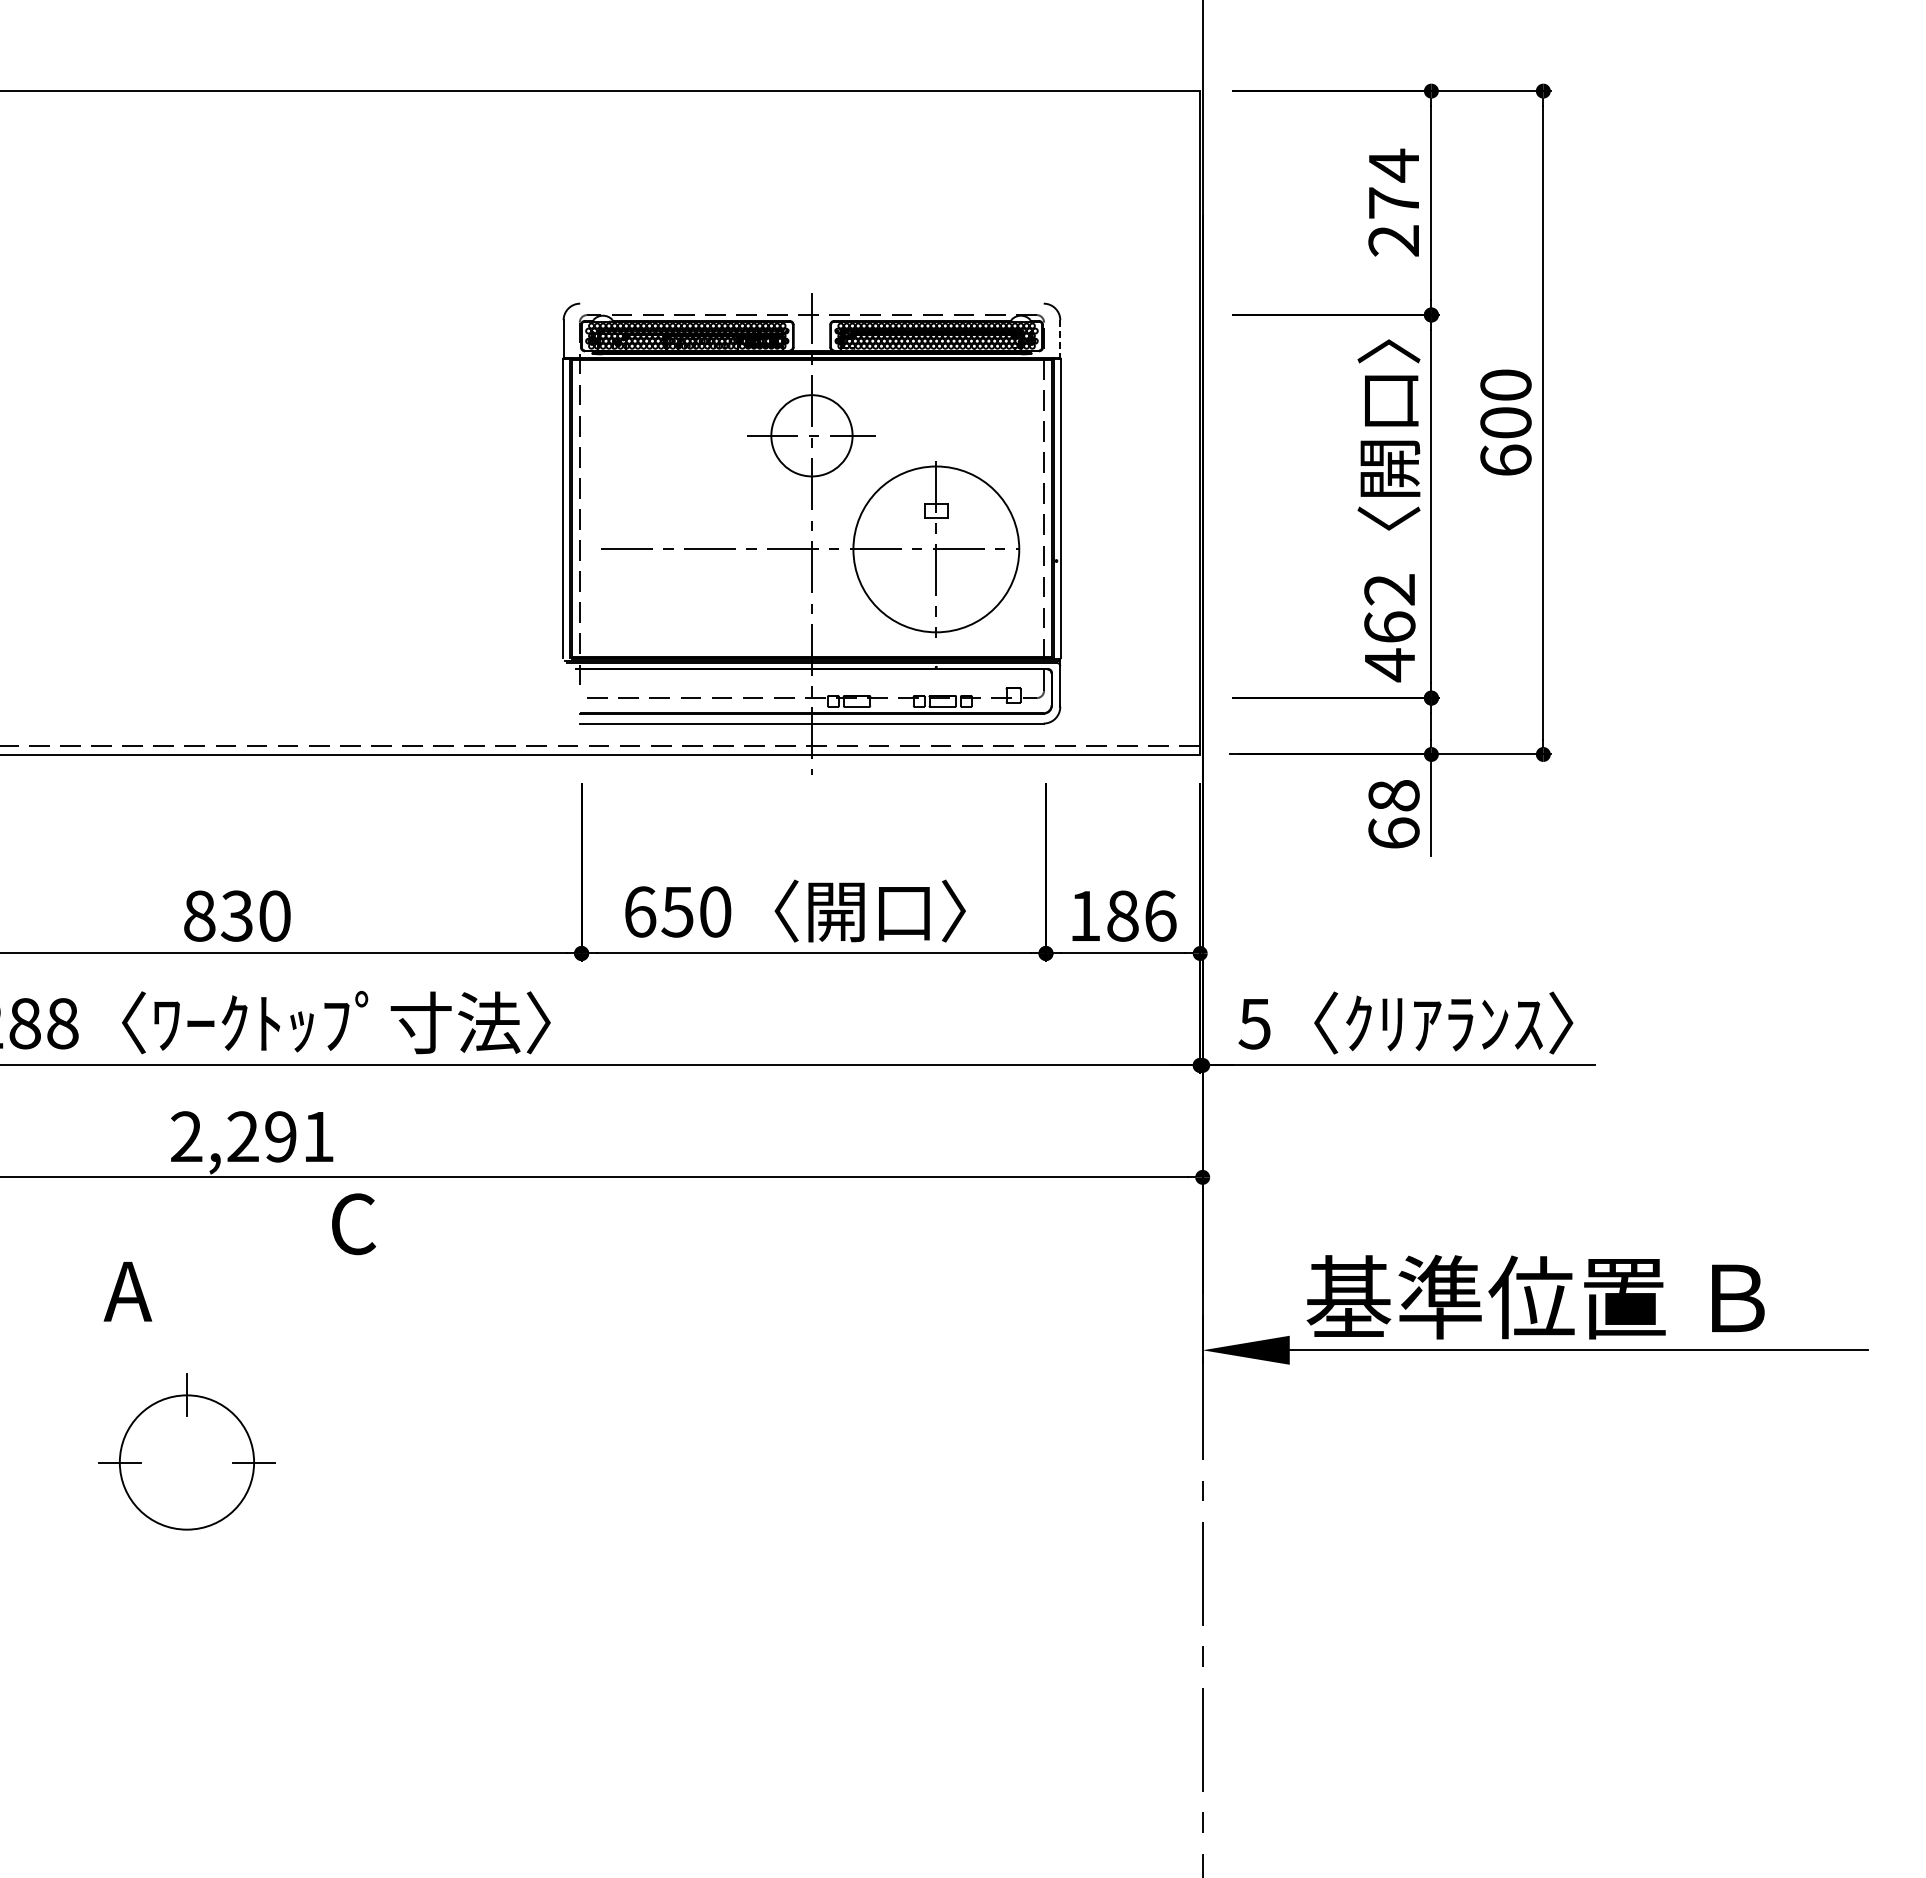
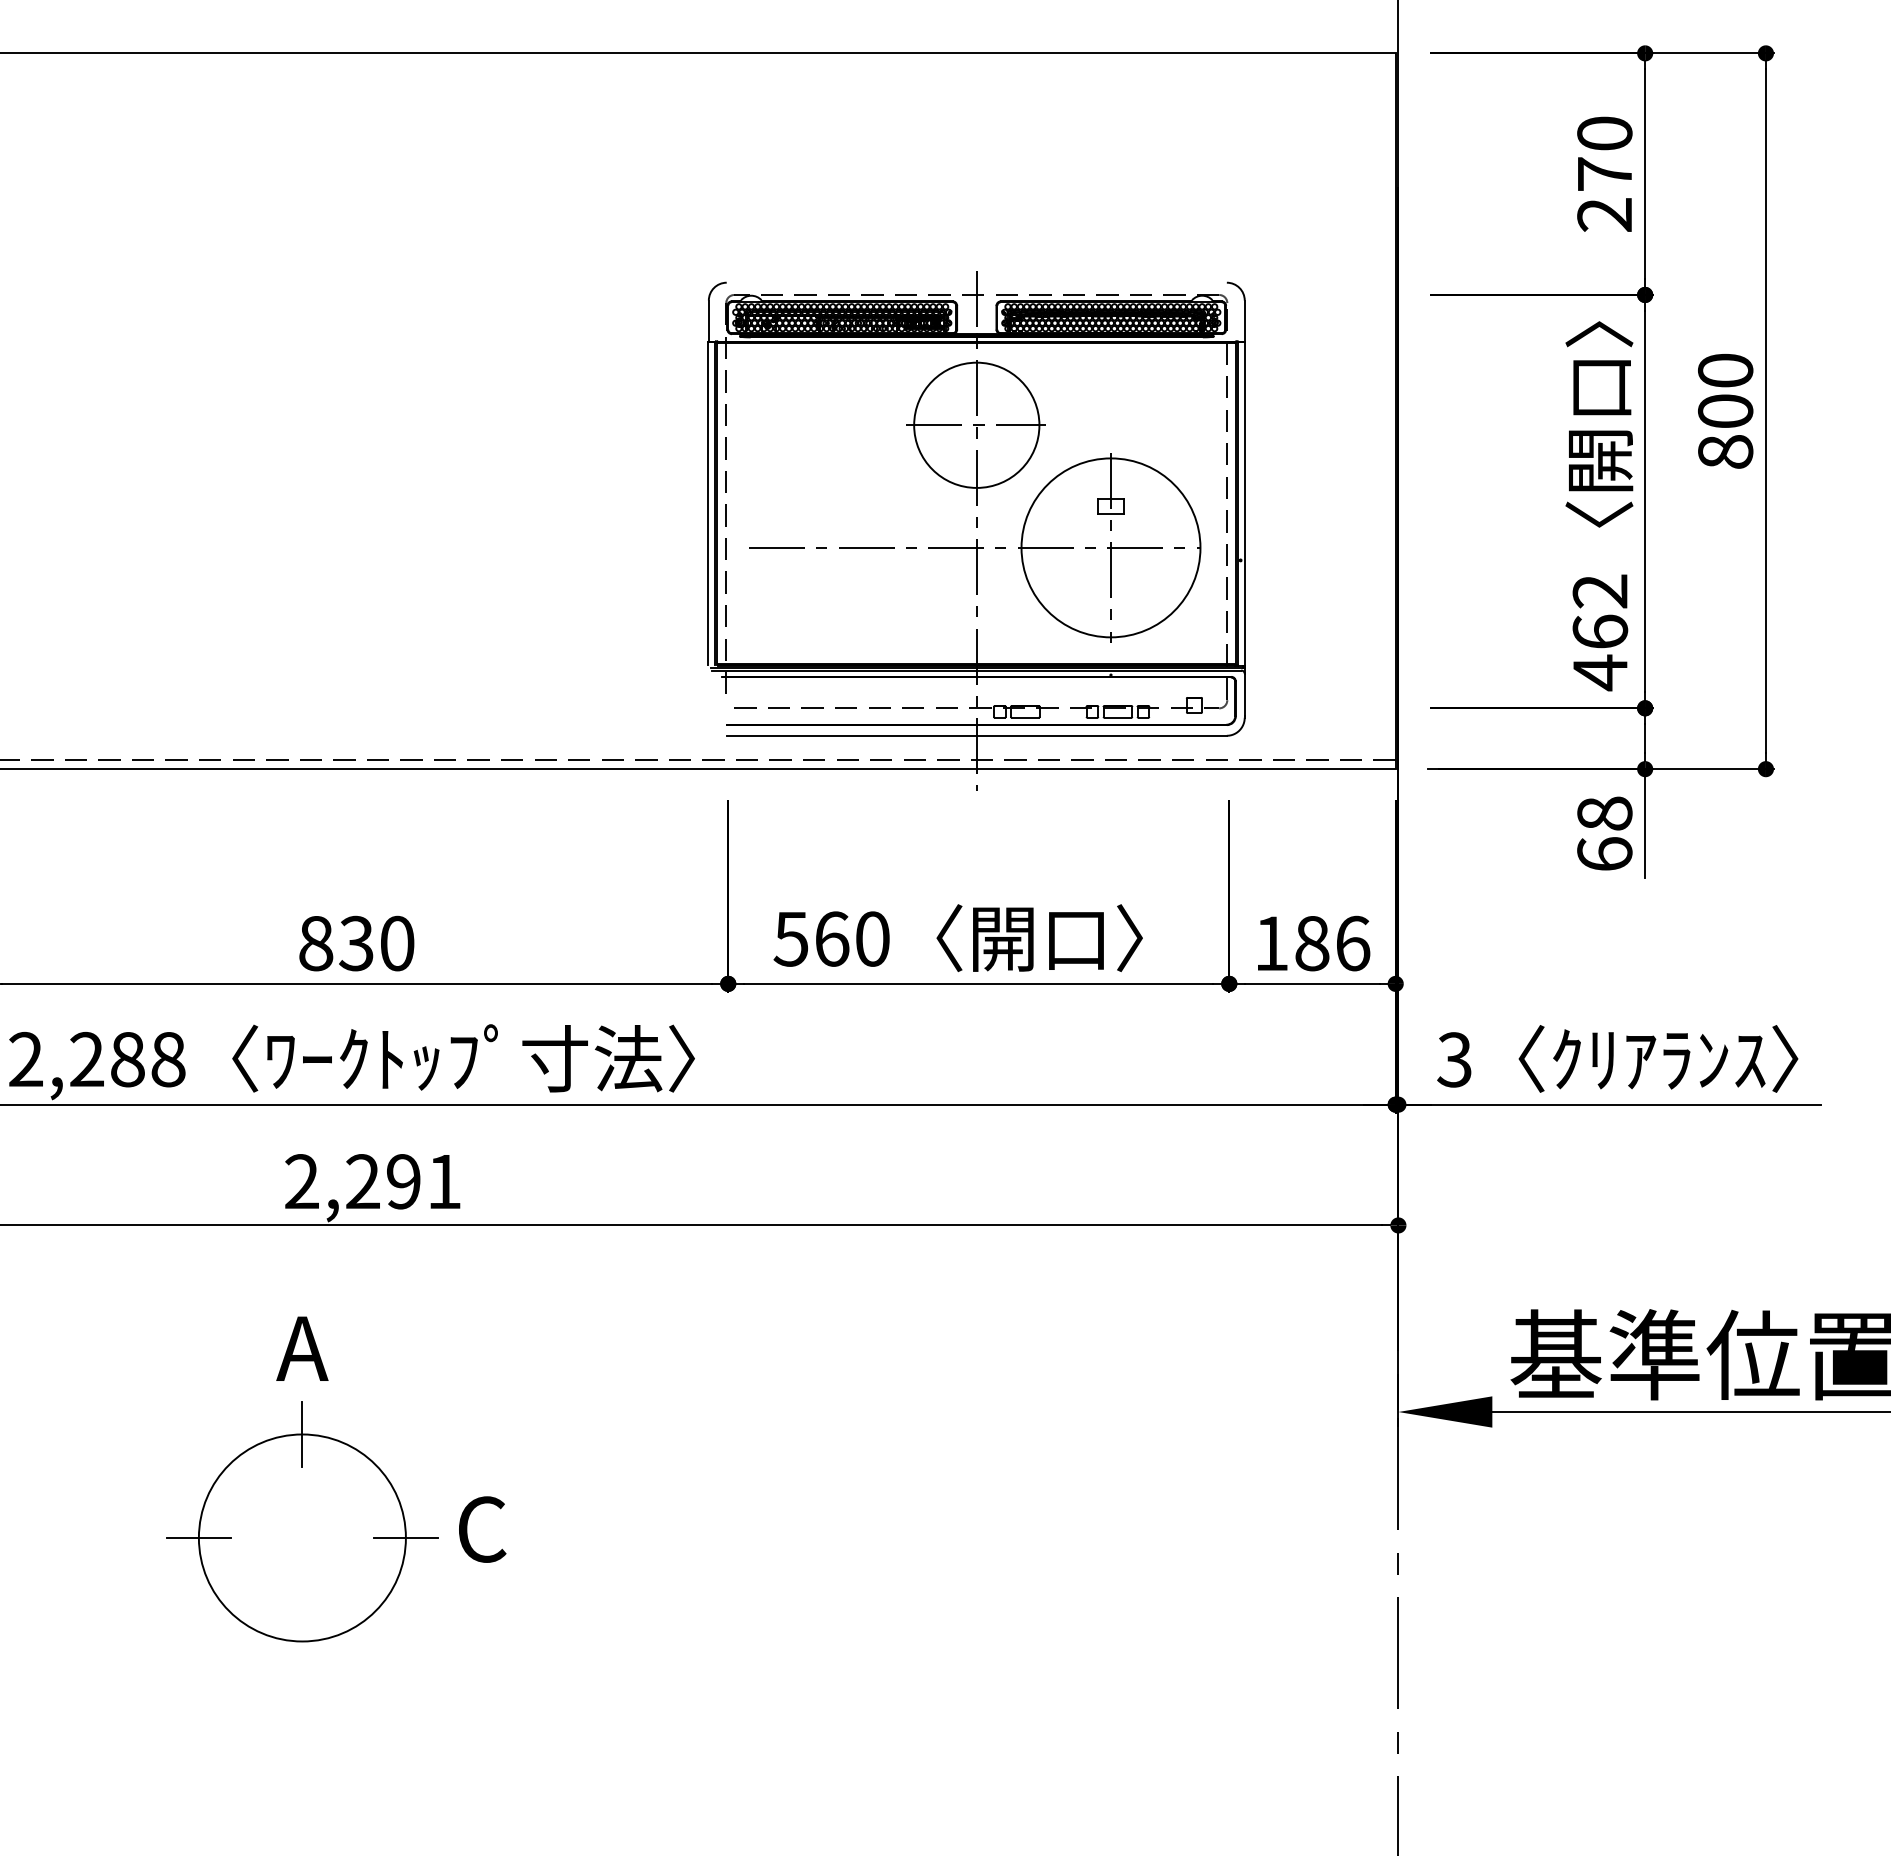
text: (1393, 165) -> (1604, 133), 274 -> 270
line: (1060, 339) -> (1244, 321), dashed -> solid
circle: (811, 435) -> (976, 424), size x1.43
text: (1505, 460) -> (1725, 451), 600 -> 800
text: (658, 911) -> (811, 938), 650 -> 560
text: (1254, 1023) -> (1454, 1059), 5 -> 3
text: (354, 1224) -> (483, 1529), moved
text: (127, 1291) -> (301, 1348), moved
part: (186, 1451) -> (301, 1521), size x1.43

